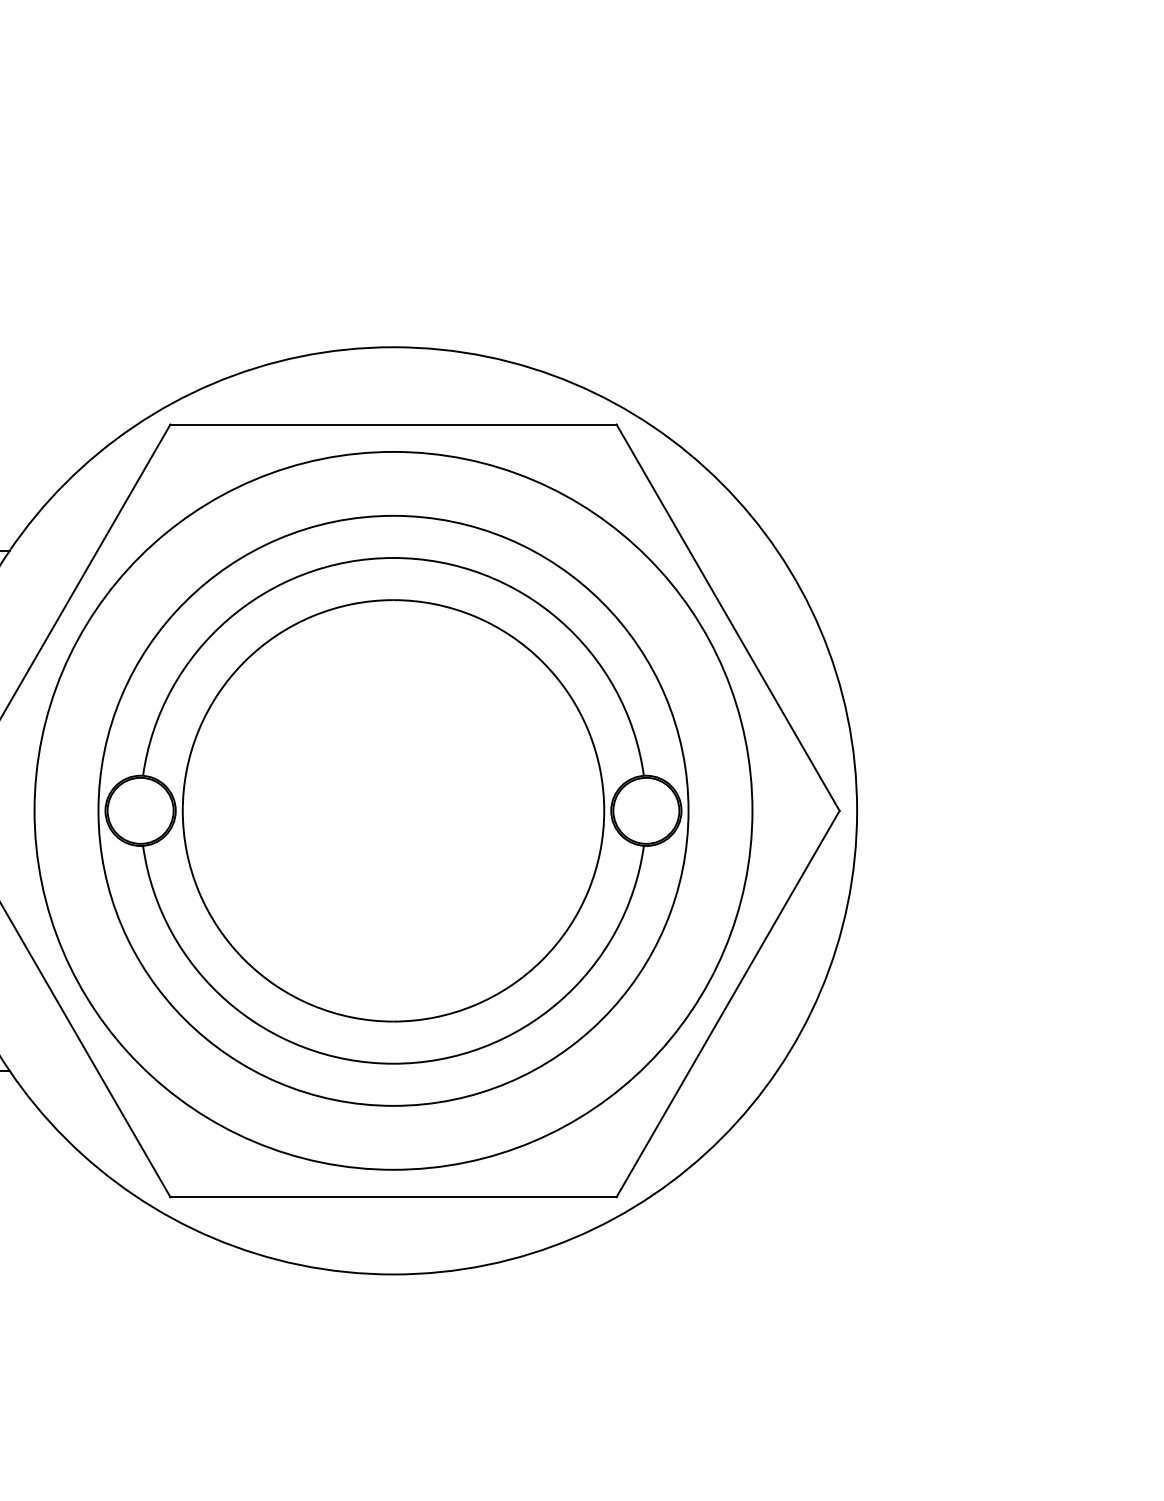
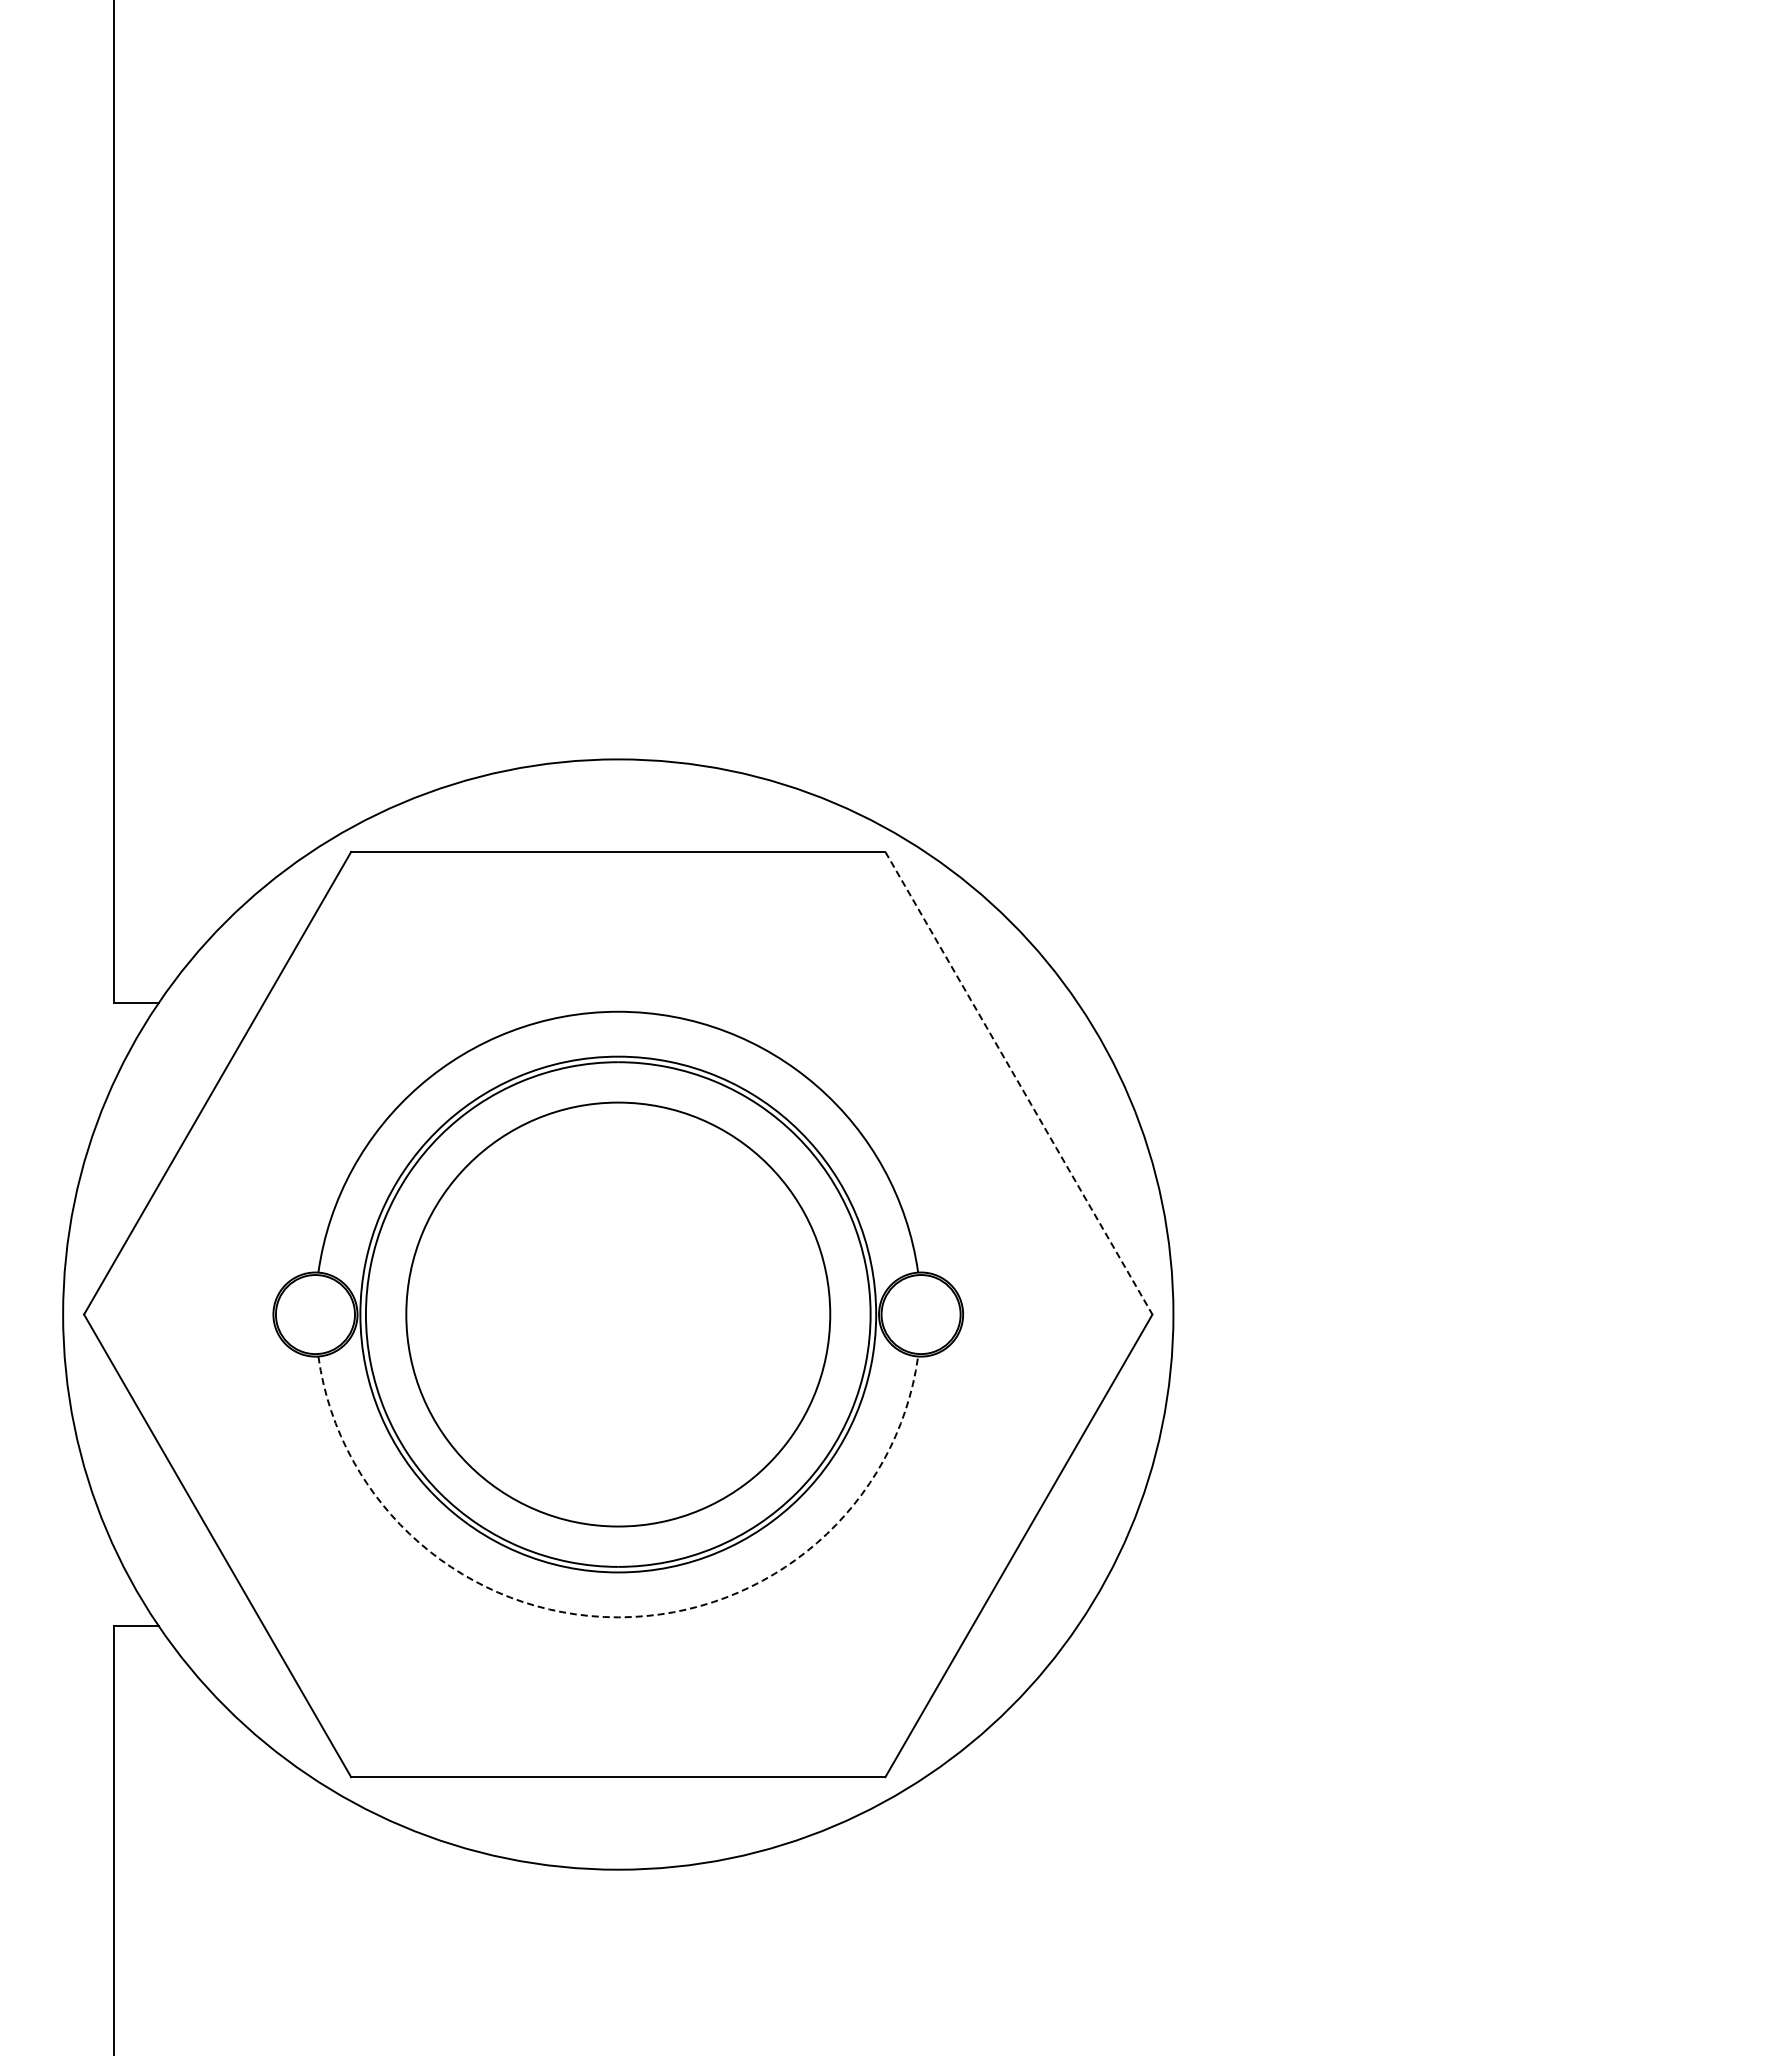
line: (728, 617) -> (1019, 1083), solid -> dashed
circle: (393, 810) -> (618, 1314), size x0.6
circle: (393, 810) -> (618, 1314), size x0.6
arc: (393, 1063) -> (618, 1617), solid -> dashed

